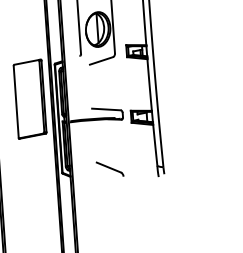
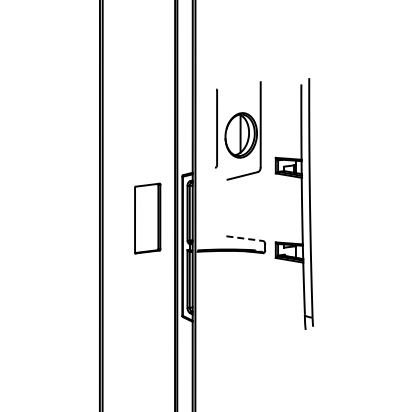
part: (29, 99) -> (147, 218), size x0.7
line: (107, 109) -> (245, 238), solid -> dashed
part: (109, 169) -> (243, 315), removed

